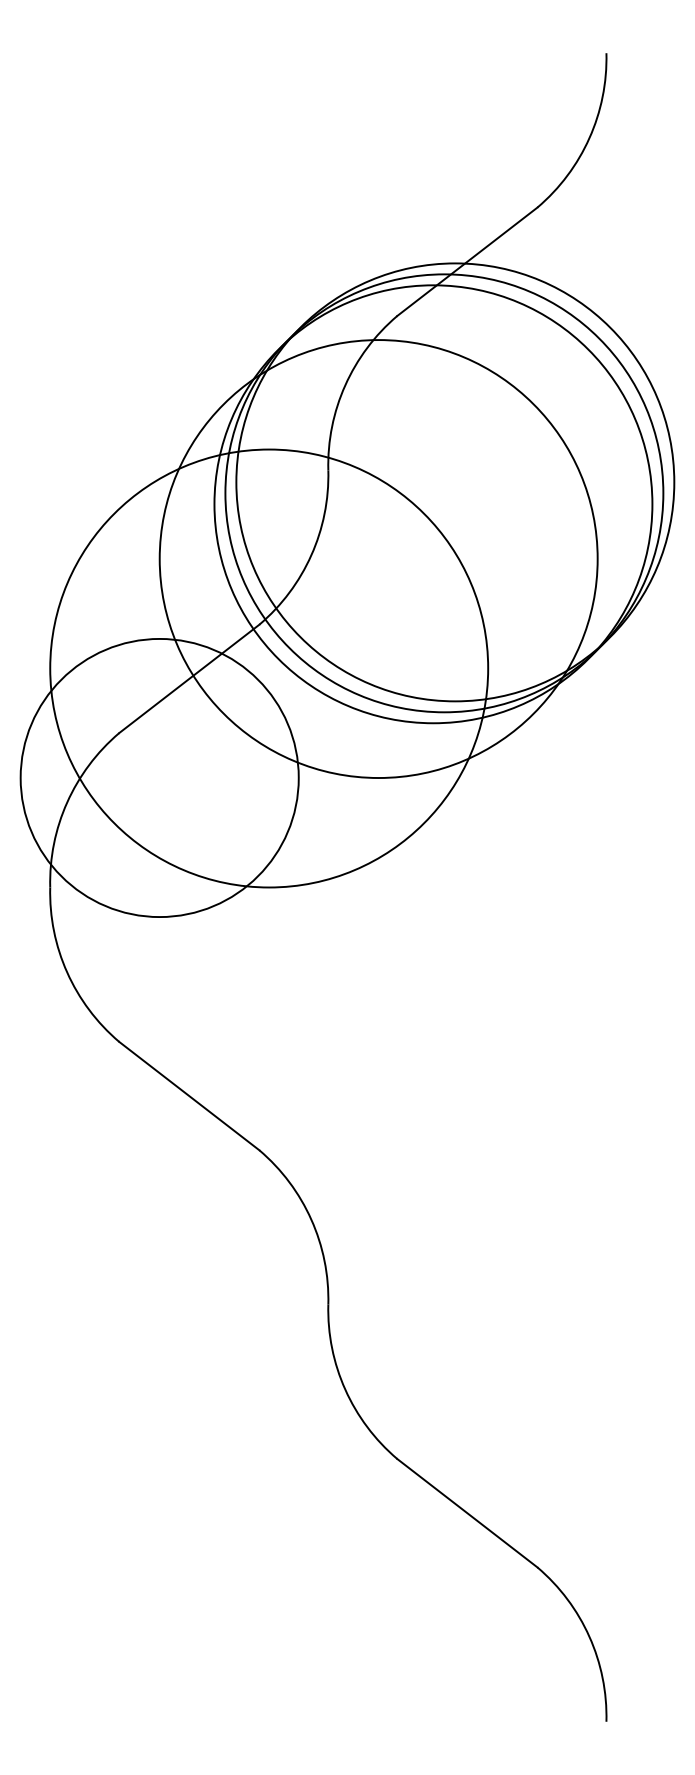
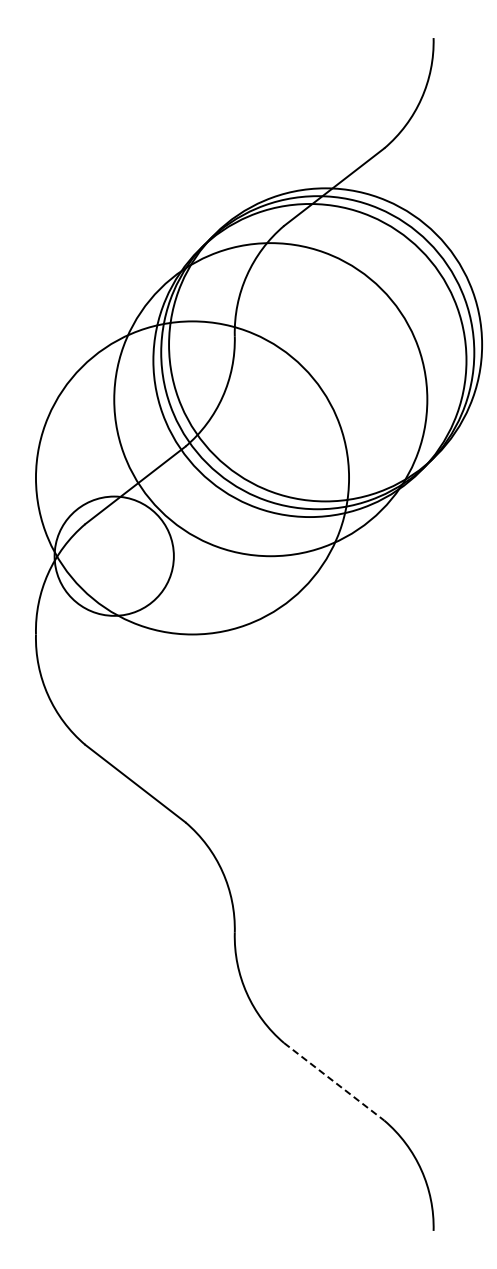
circle: (158, 776) -> (113, 555), size x0.6
line: (467, 1514) -> (334, 1082), solid -> dashed

